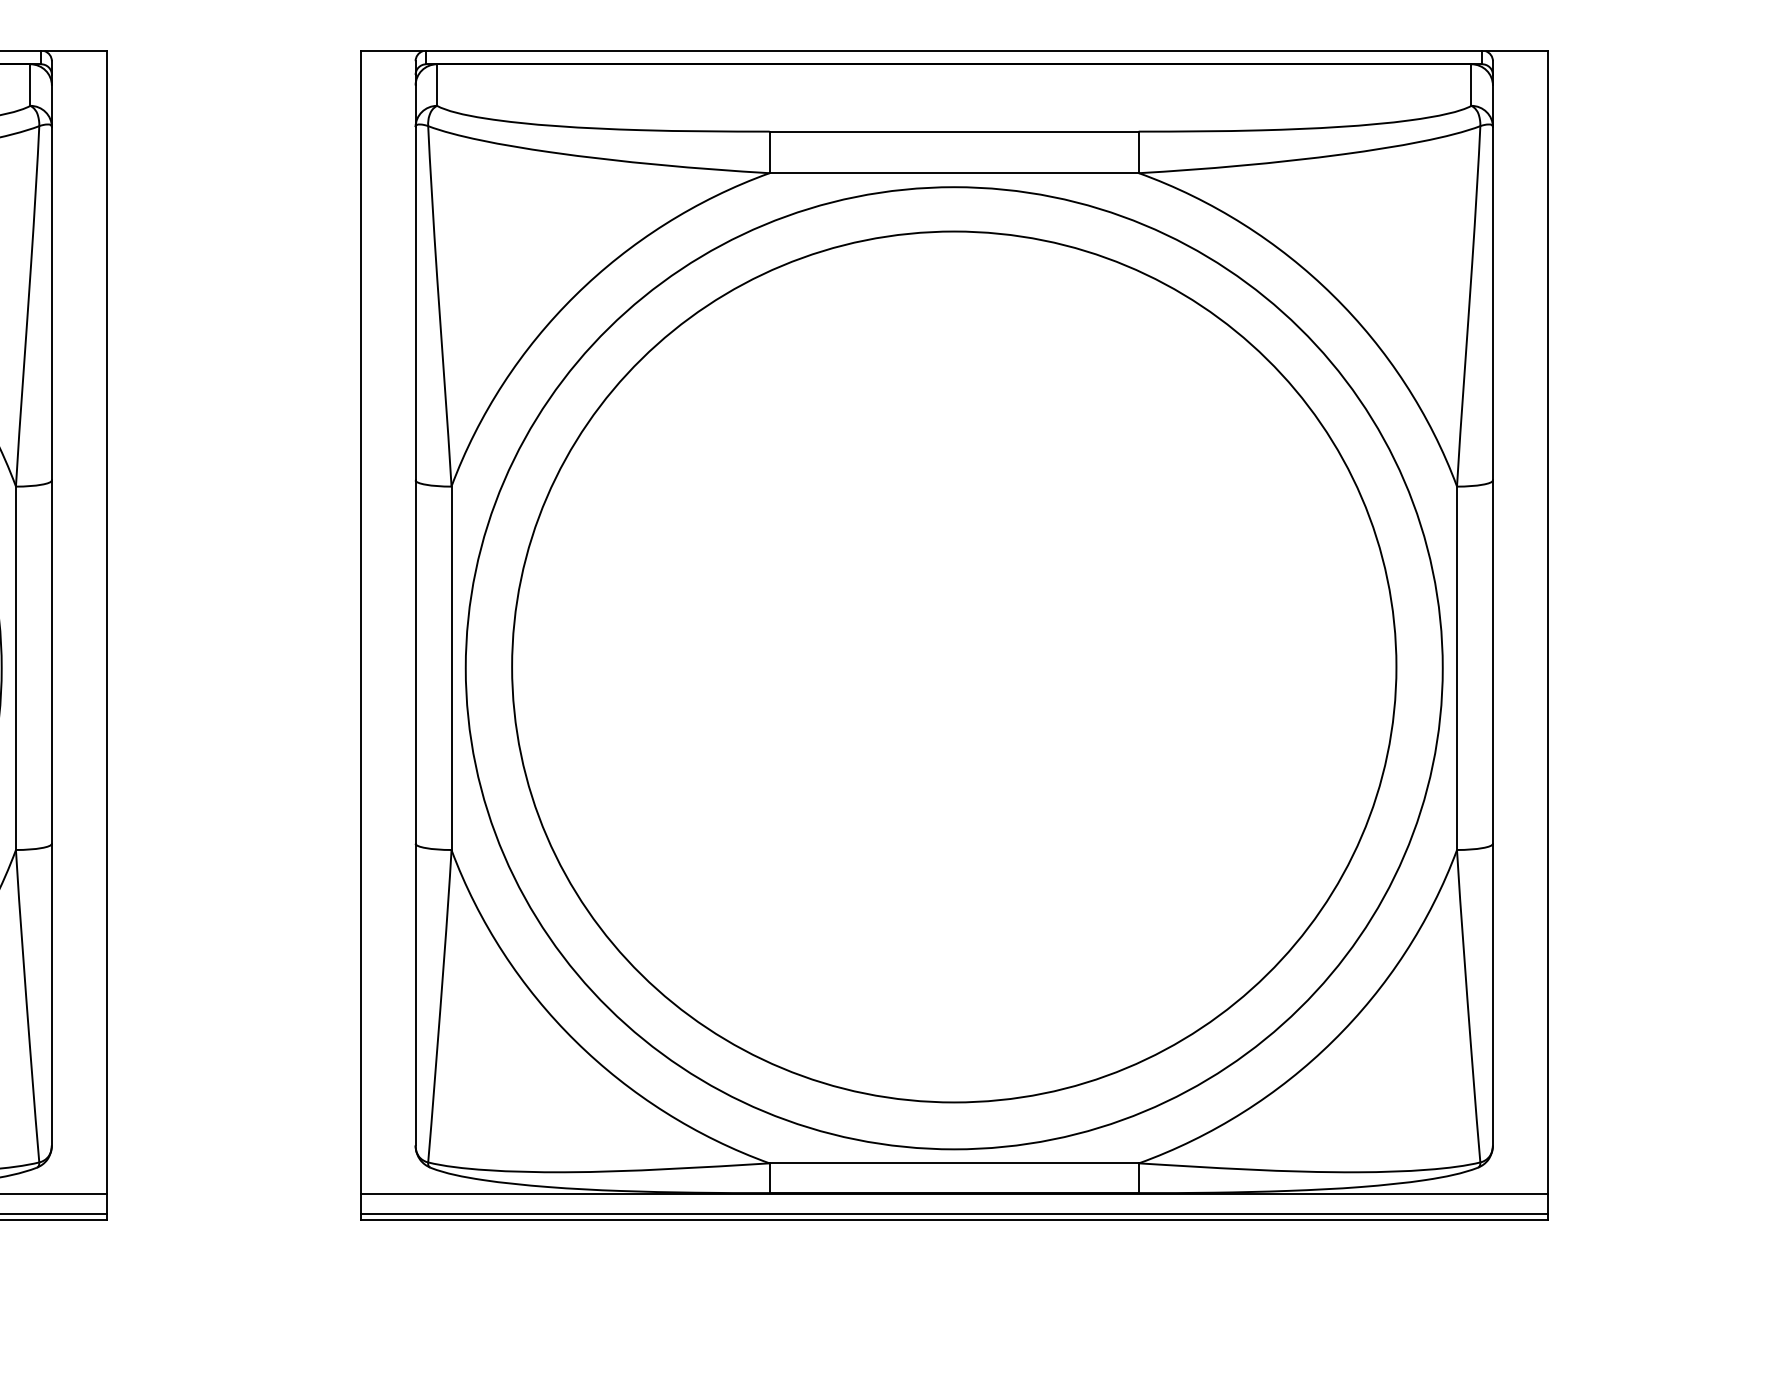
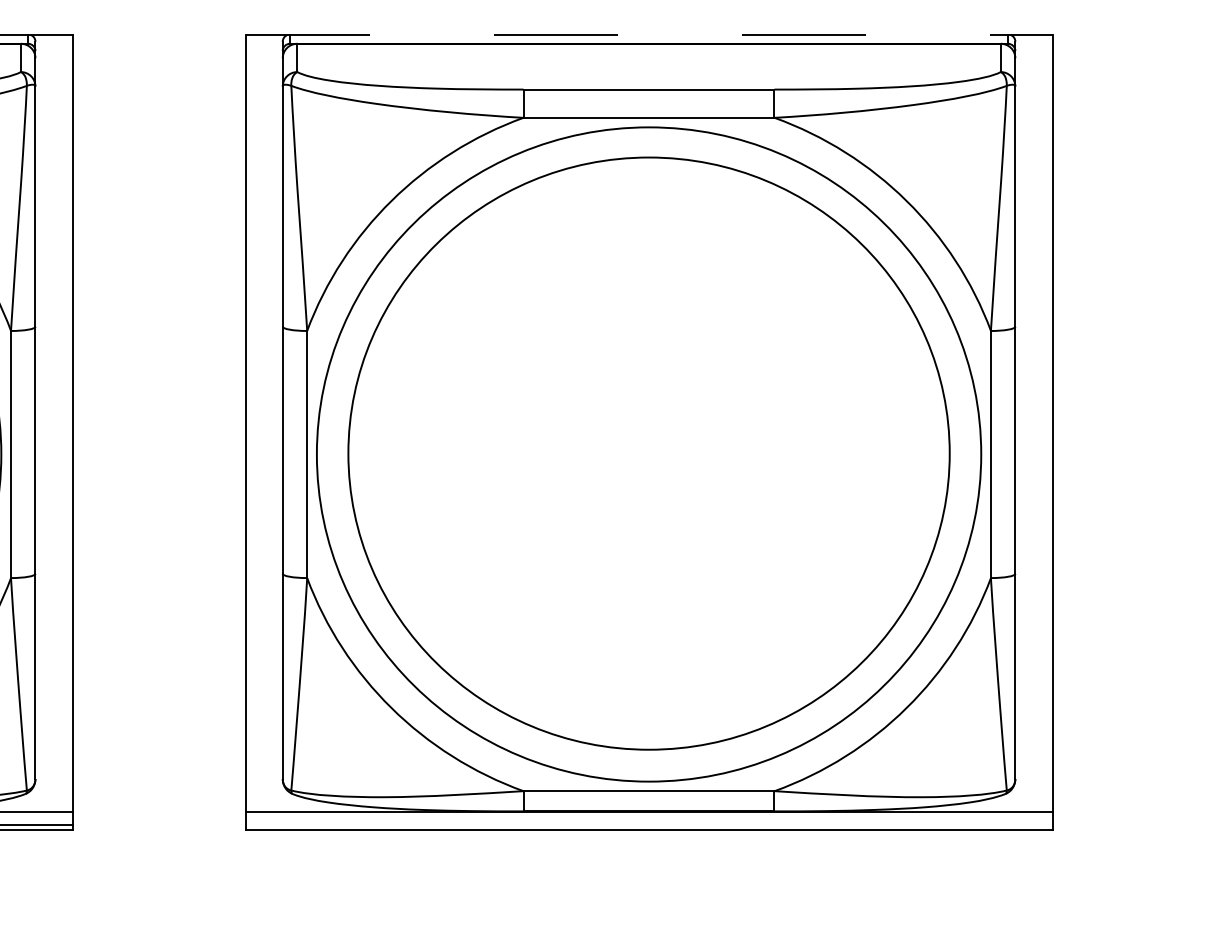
line: (954, 50) -> (649, 34), solid -> dashed
line: (953, 1213) -> (648, 825), removed

